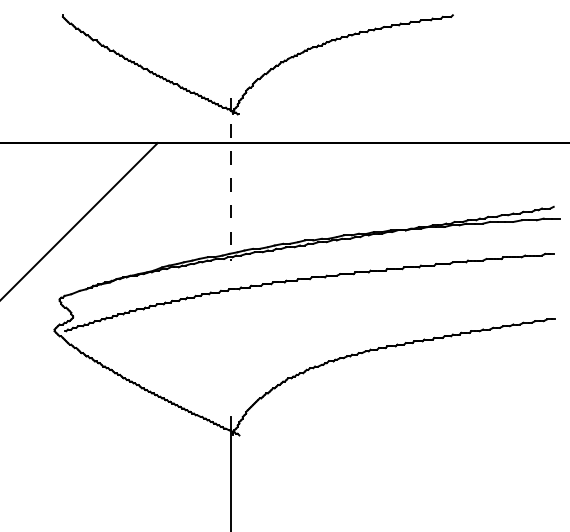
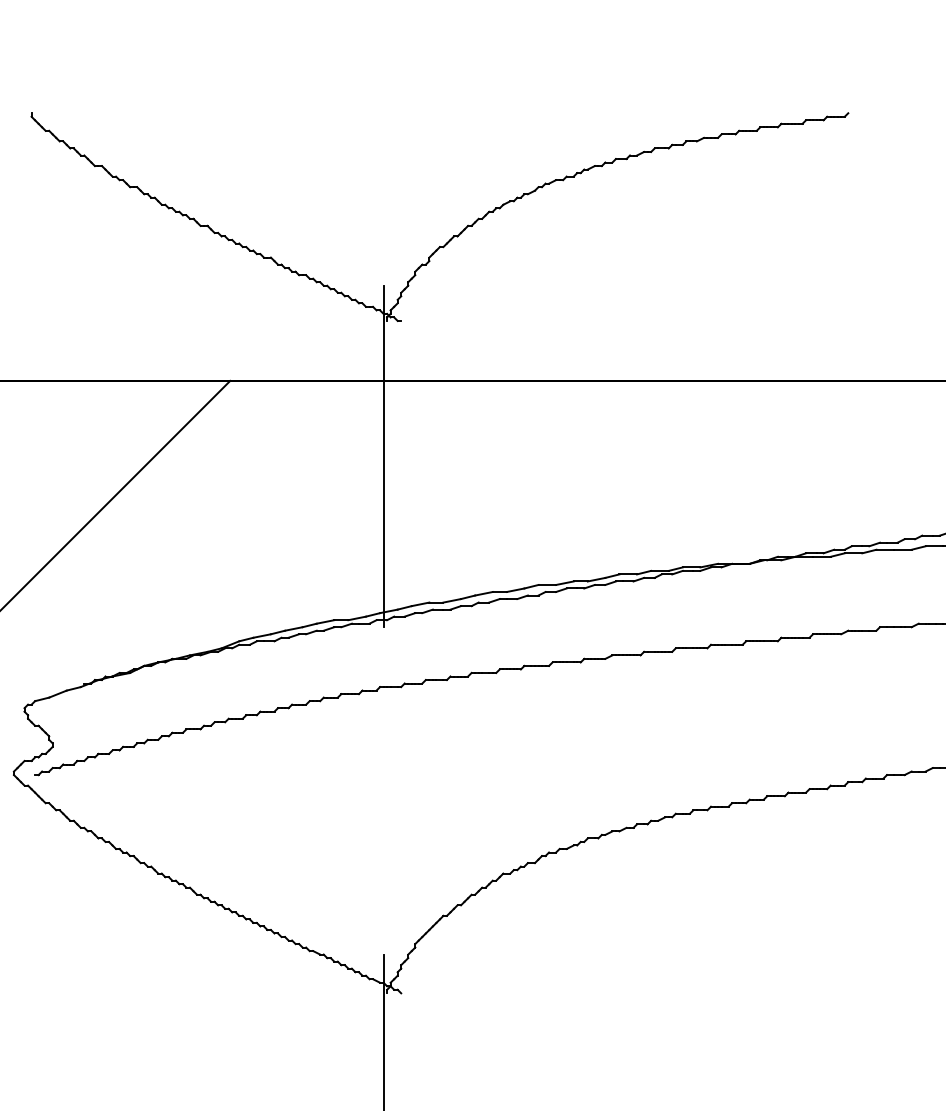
line: (231, 179) -> (384, 457), dashed -> solid

